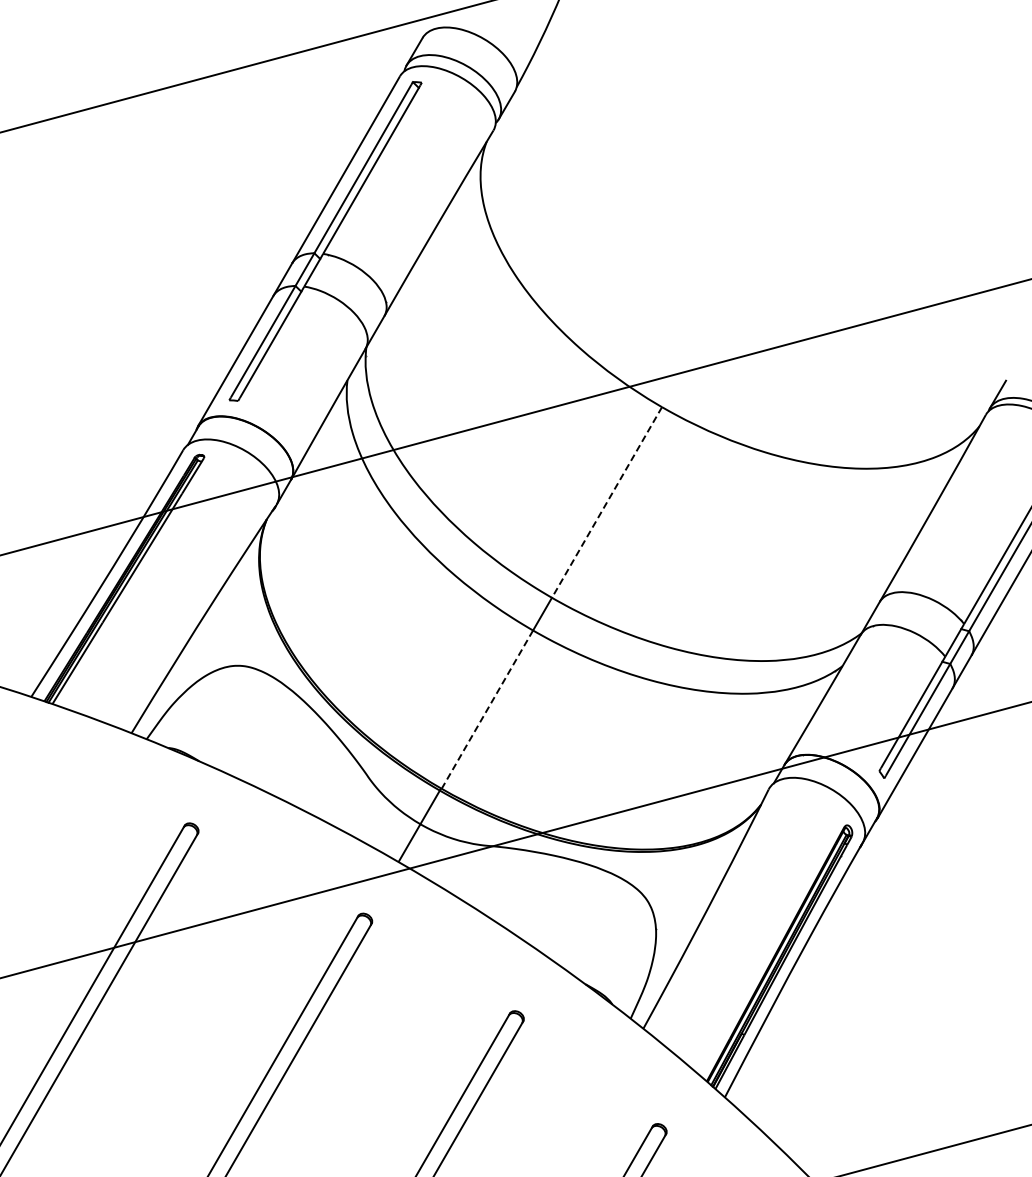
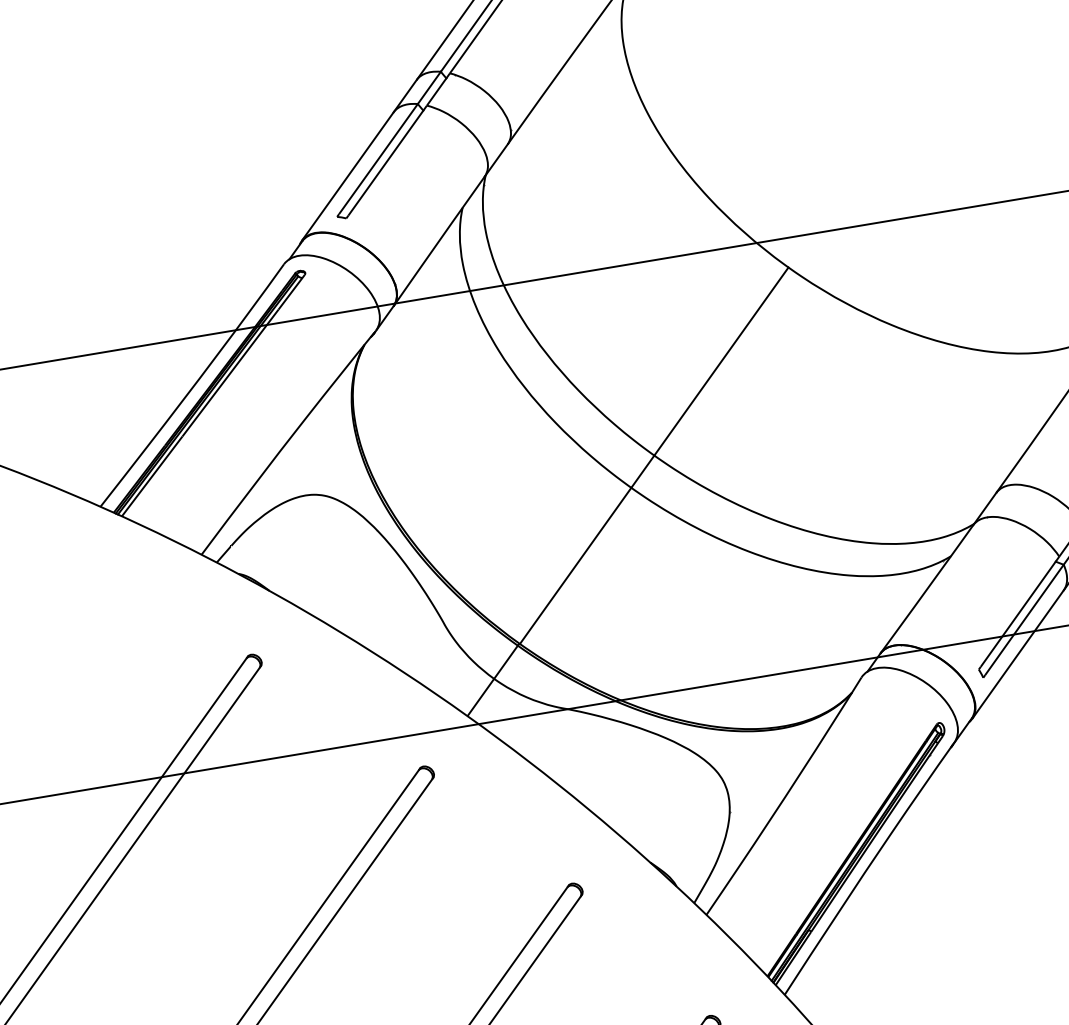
line: (606, 502) -> (720, 361), dashed -> solid
line: (487, 710) -> (575, 566), dashed -> solid

